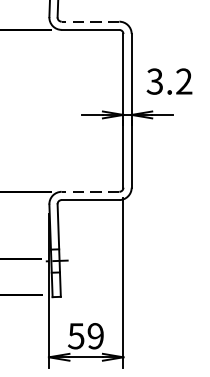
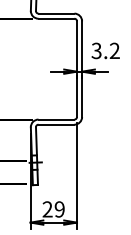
line: (90, 21) -> (56, 13), dashed -> solid
line: (90, 191) -> (56, 119), dashed -> solid
text: (76, 336) -> (47, 209), 59 -> 29

